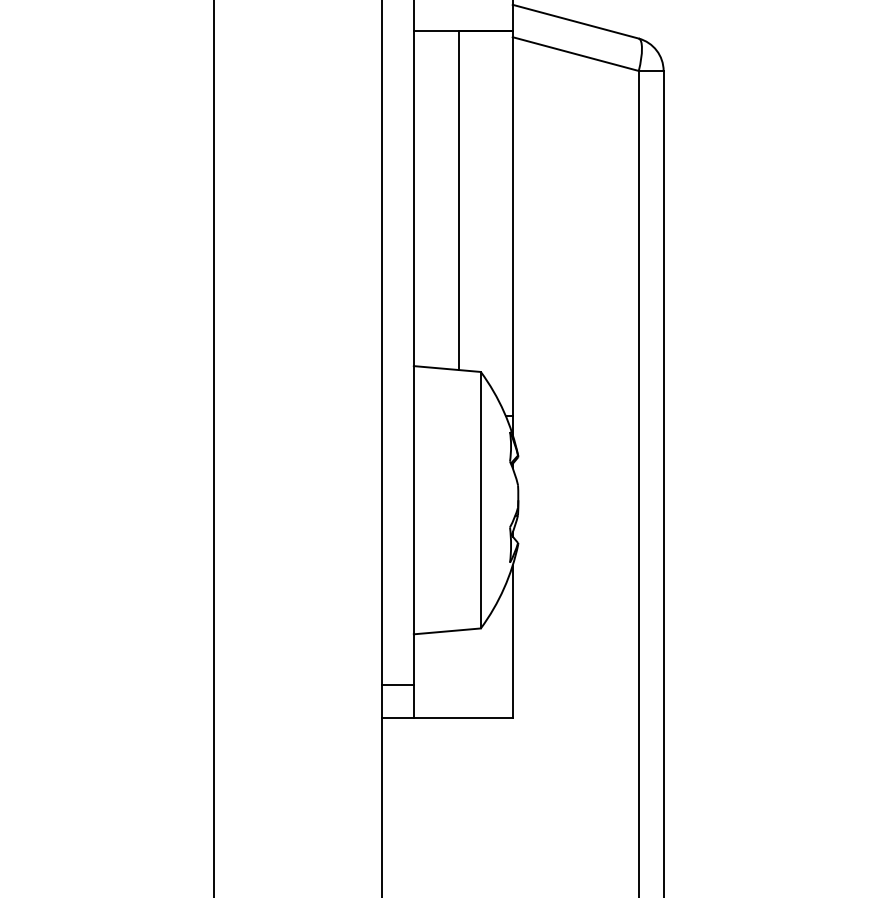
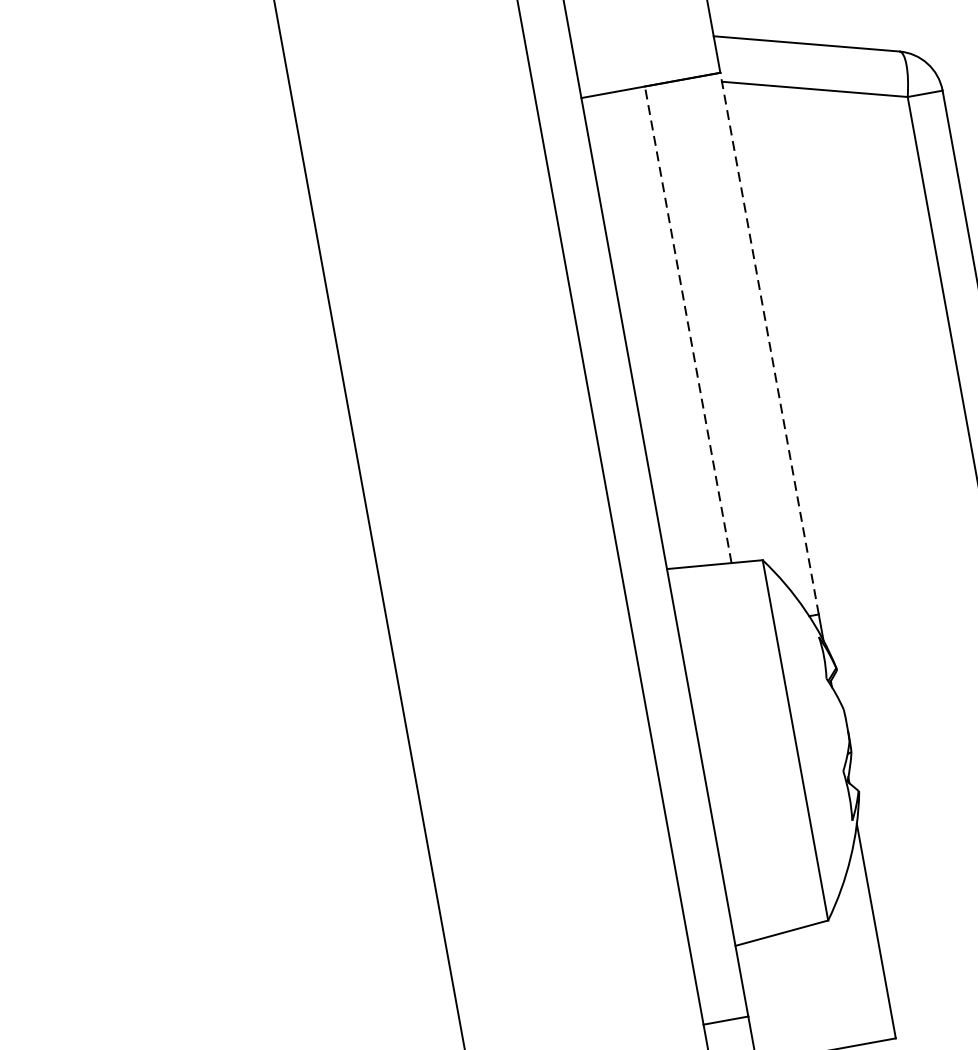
line: (459, 200) -> (688, 324), solid -> dashed
line: (512, 223) -> (769, 343), solid -> dashed

